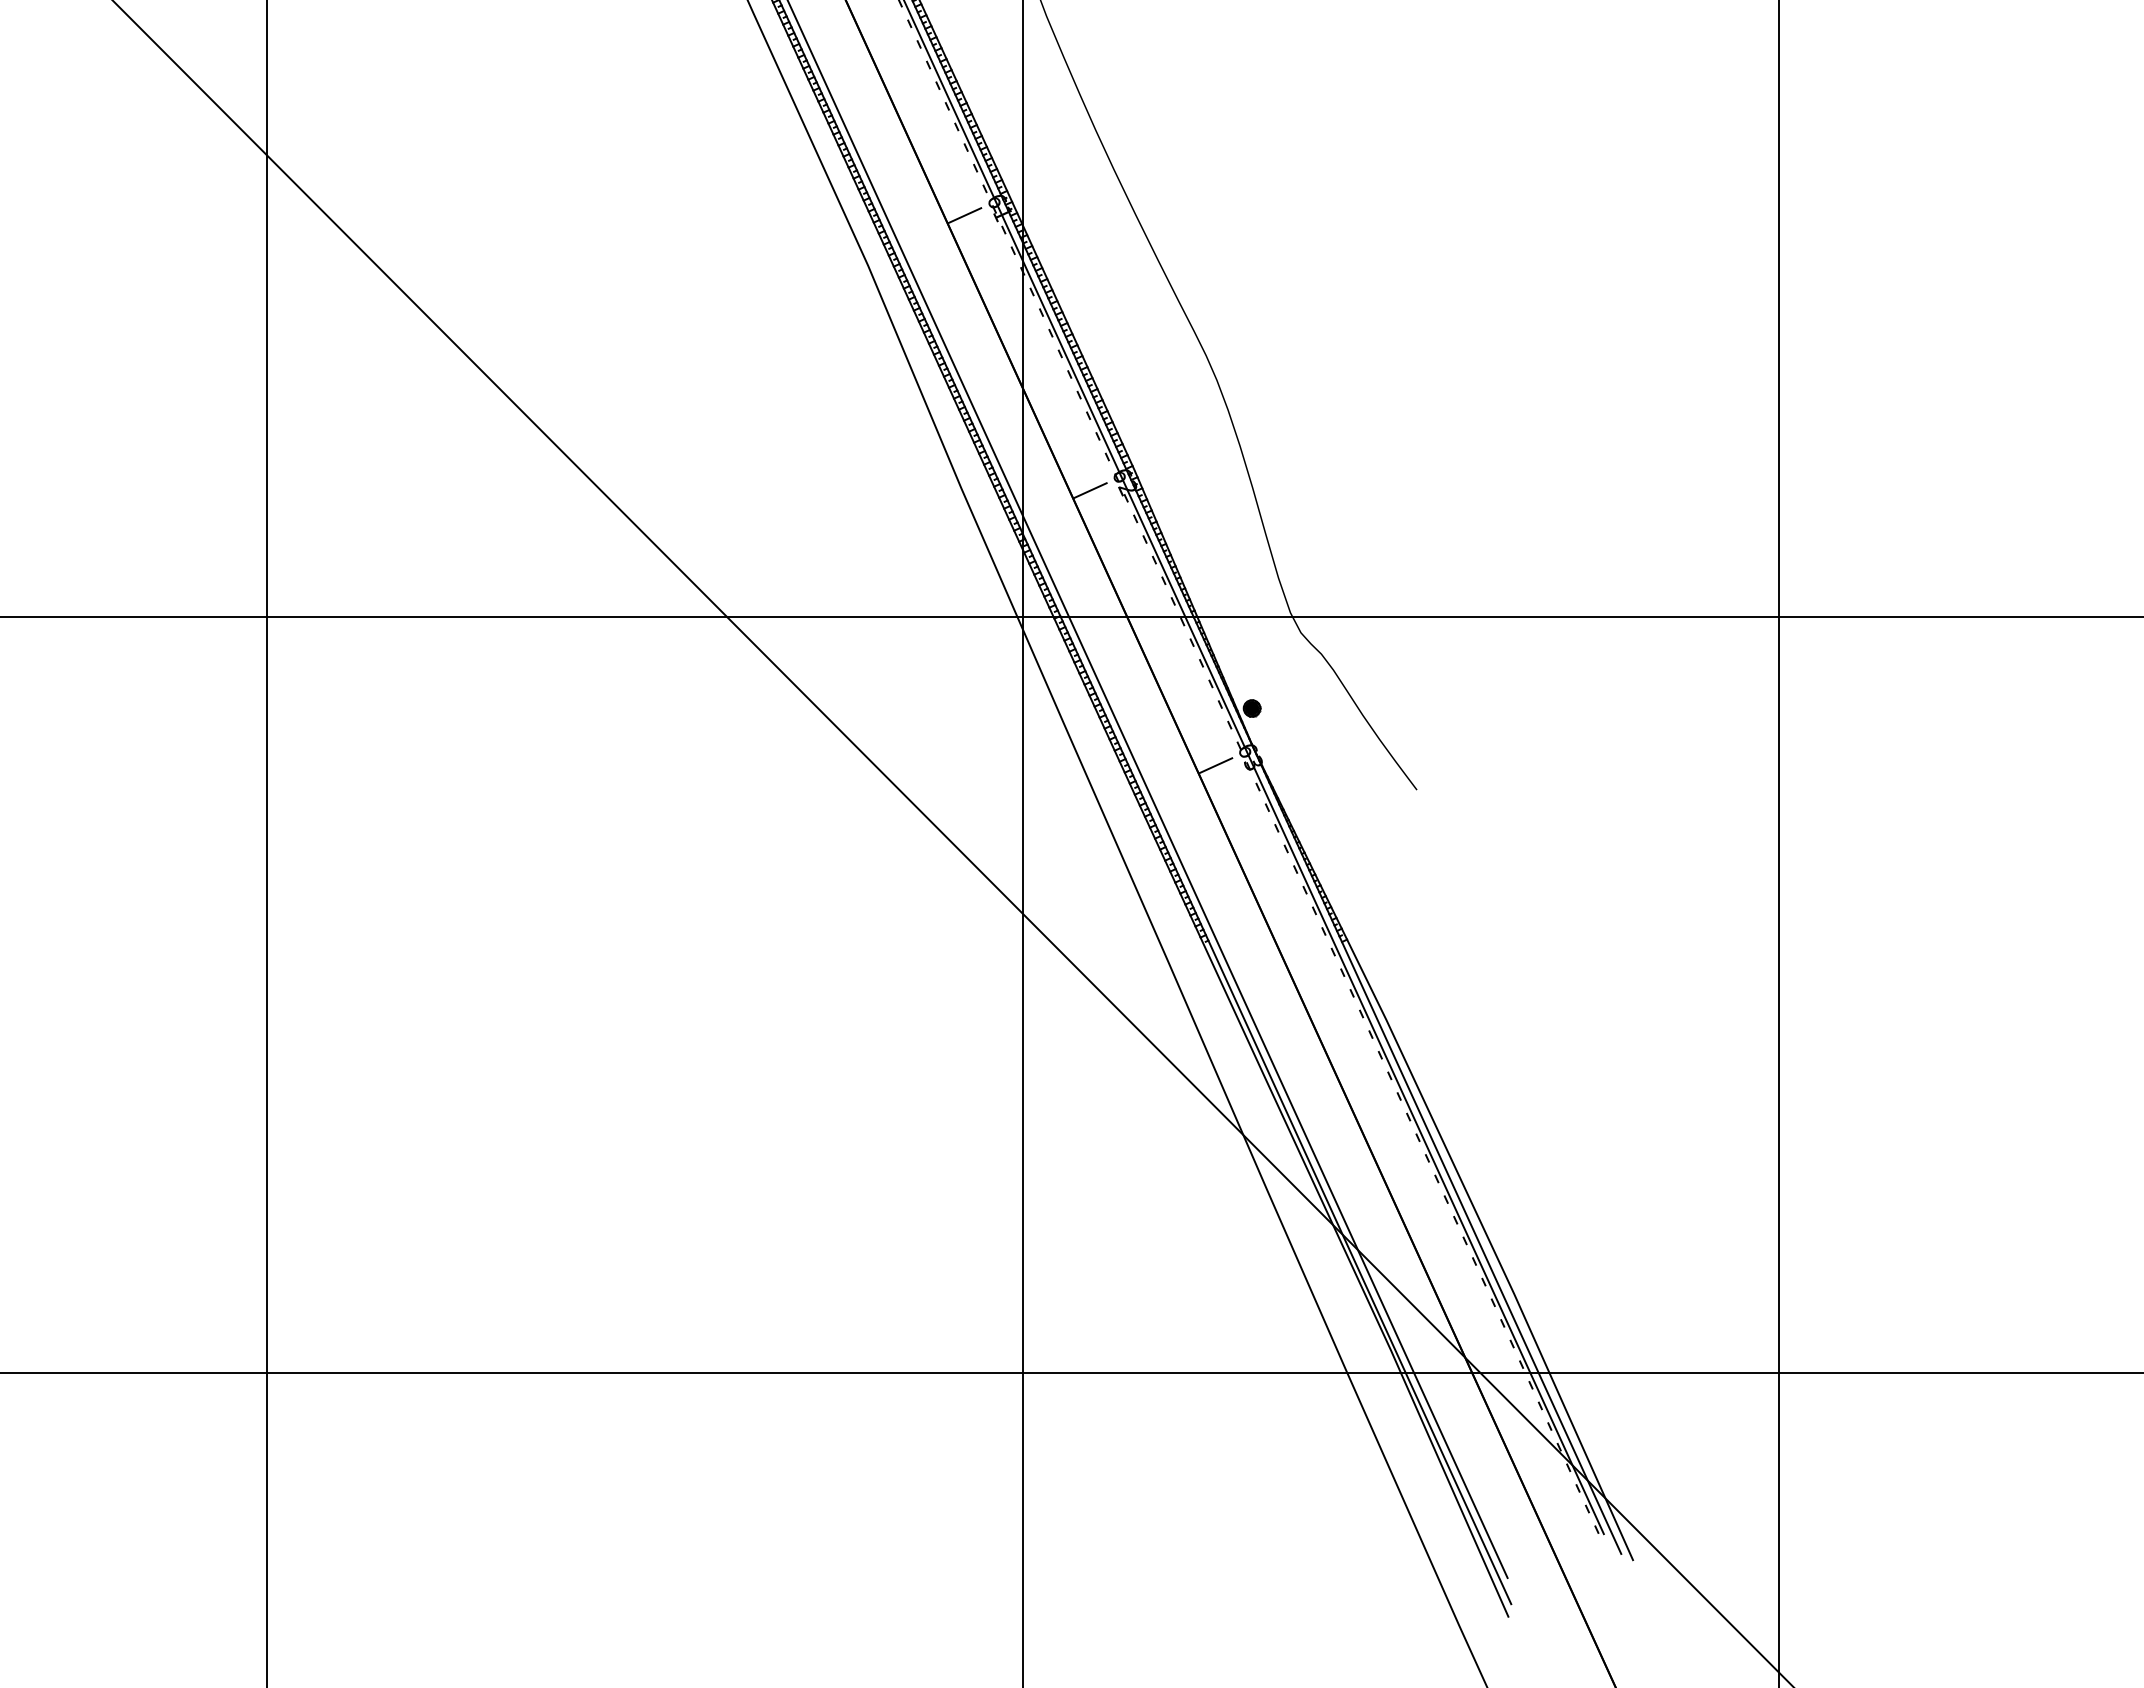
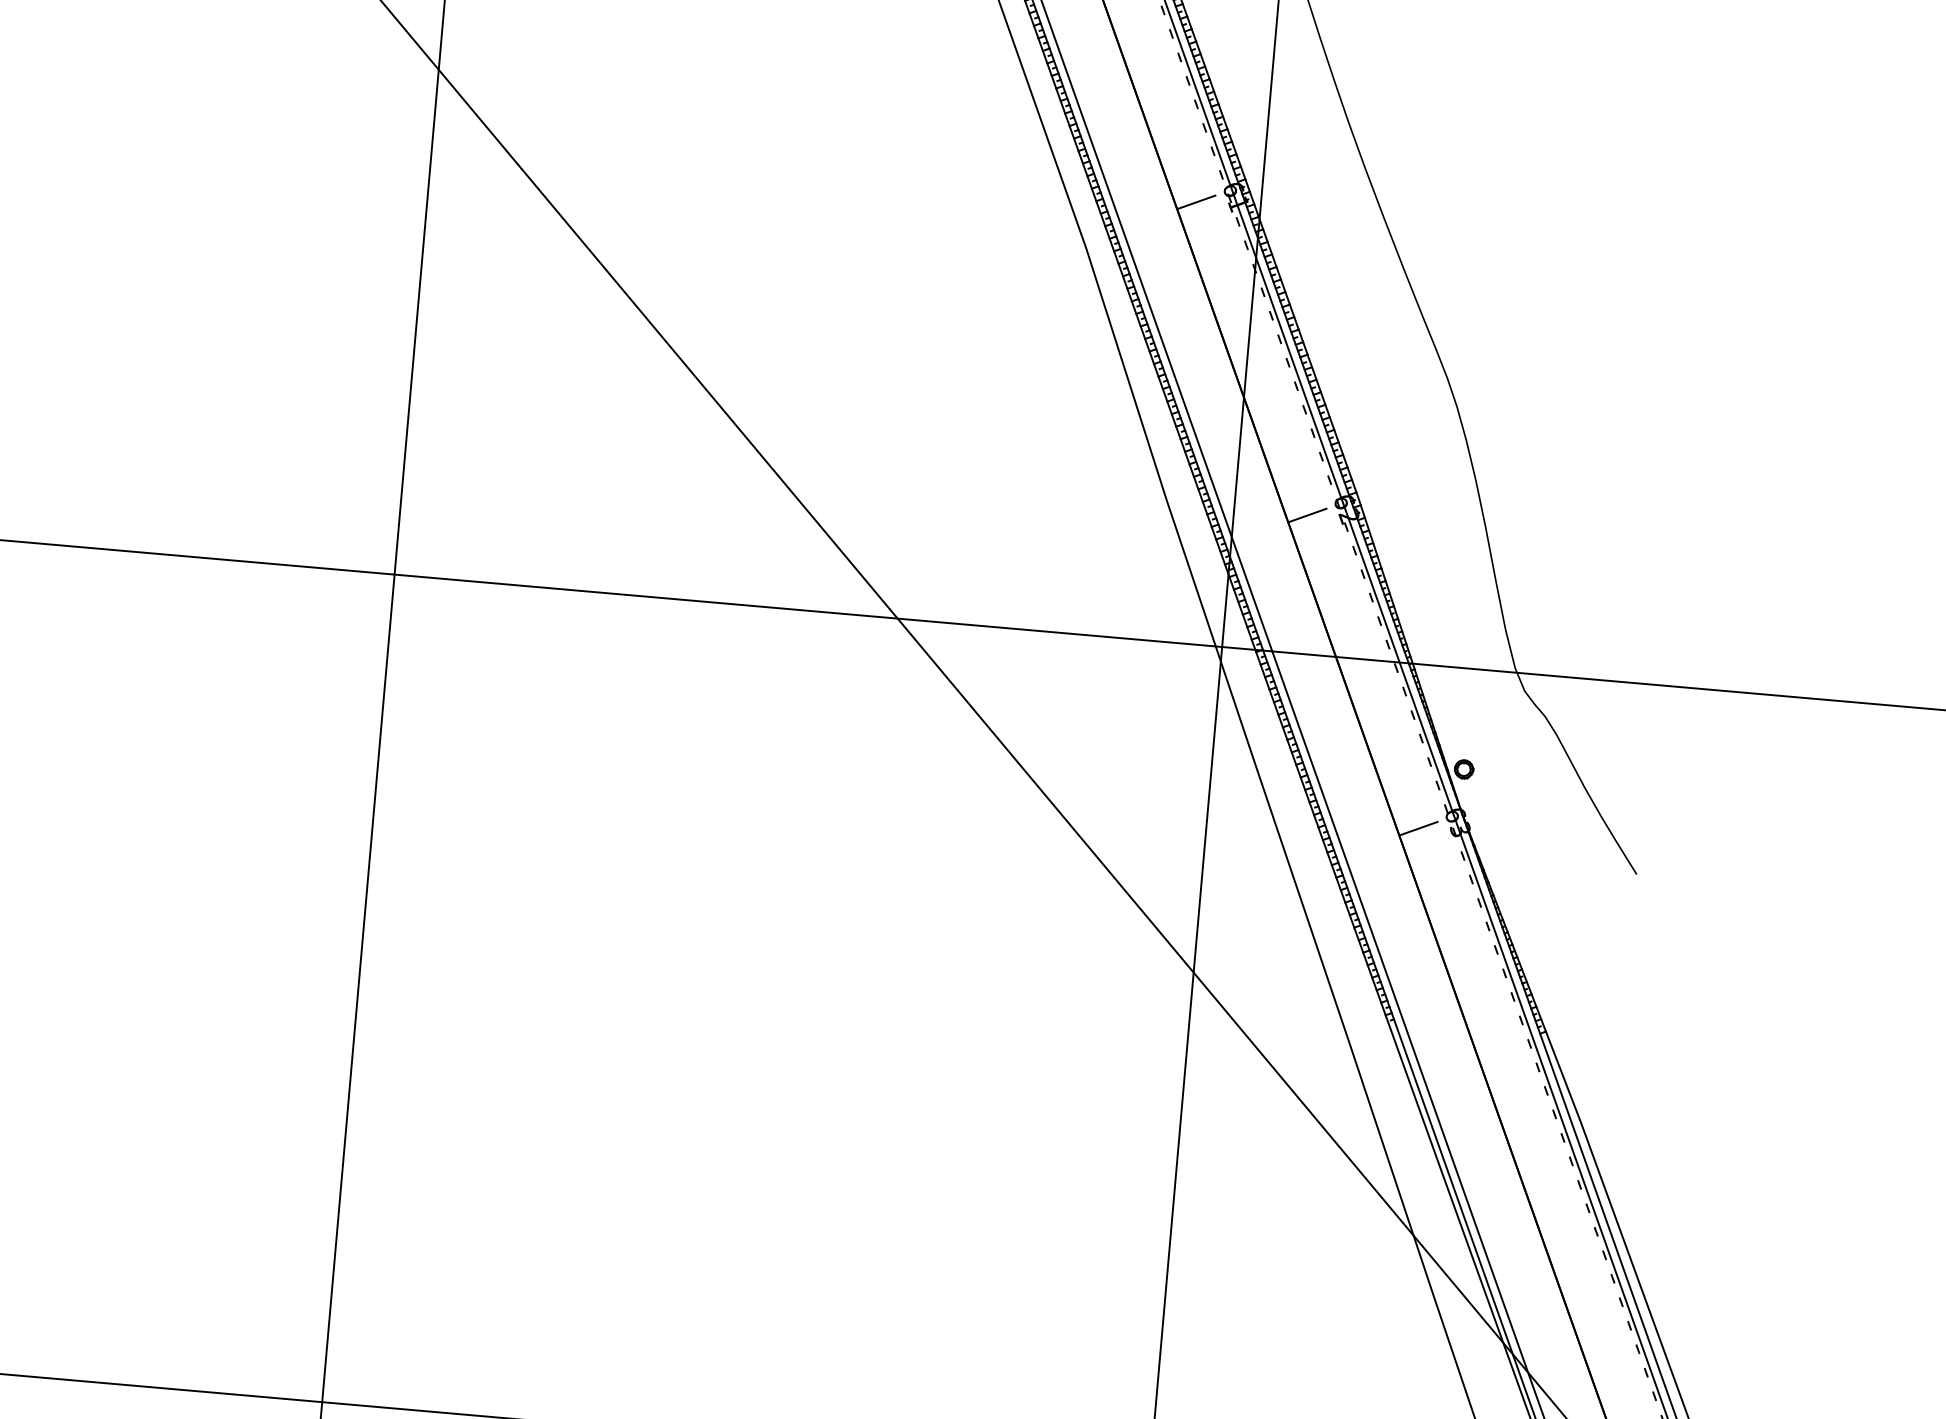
fill: (1252, 708) -> (1464, 769), removed

